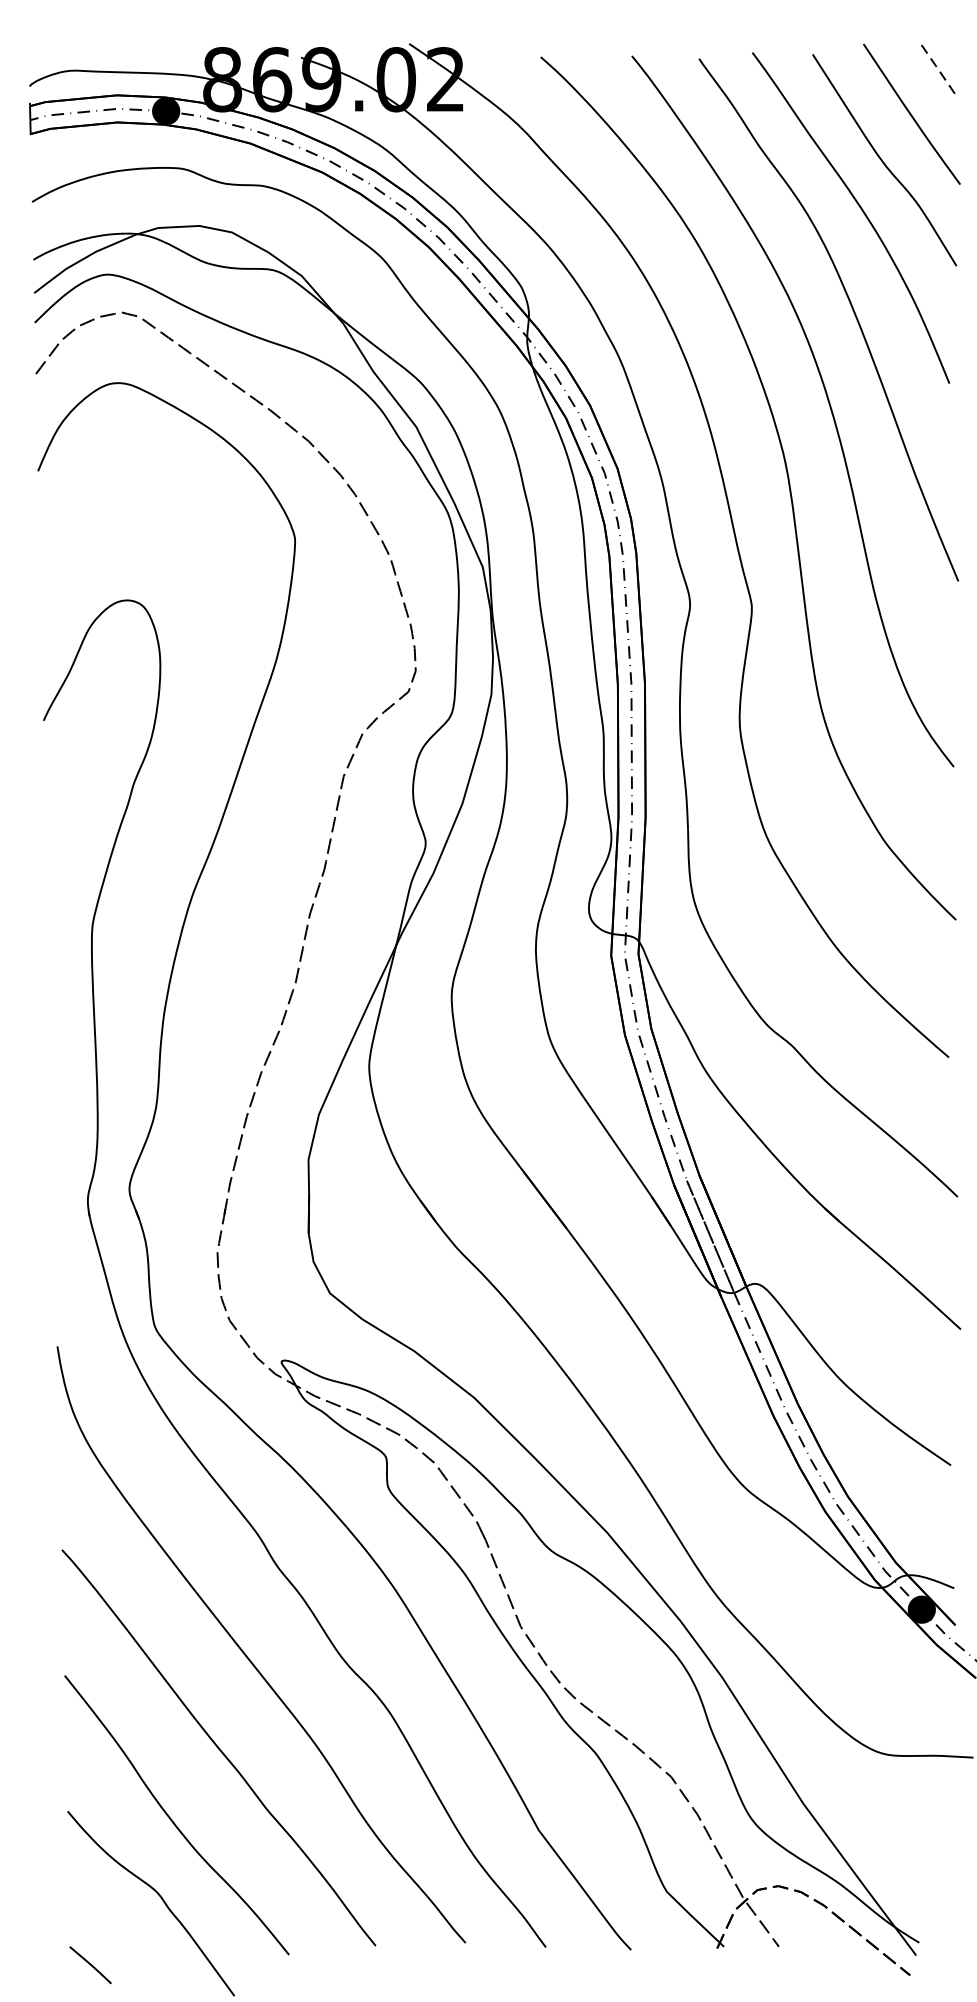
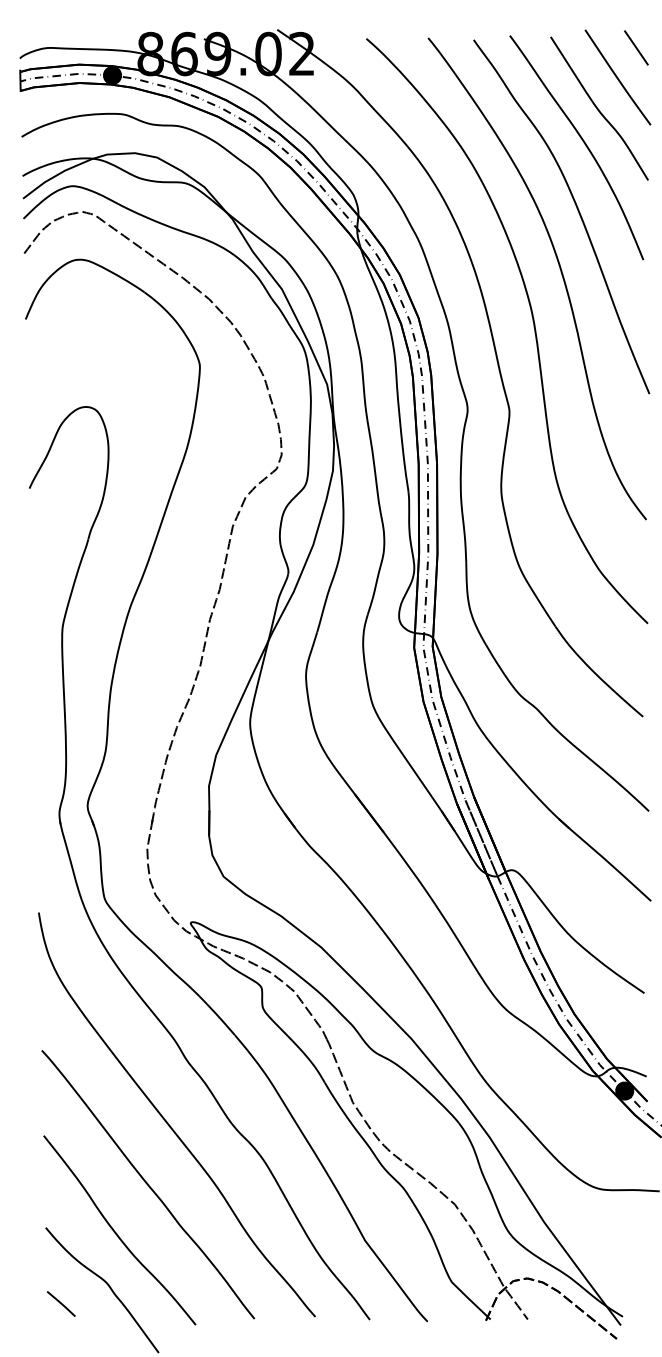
line: (939, 70) -> (636, 47), dashed -> solid
line: (89, 1964) -> (60, 1303), moved

